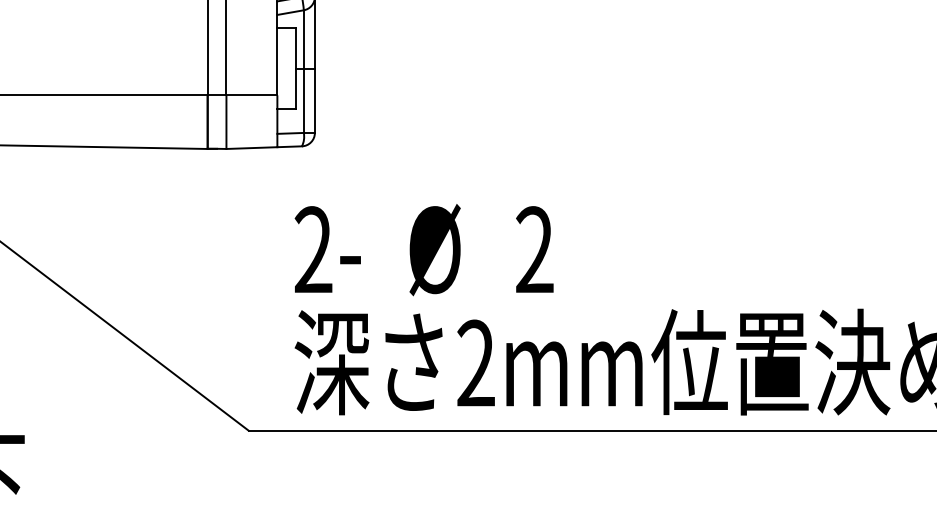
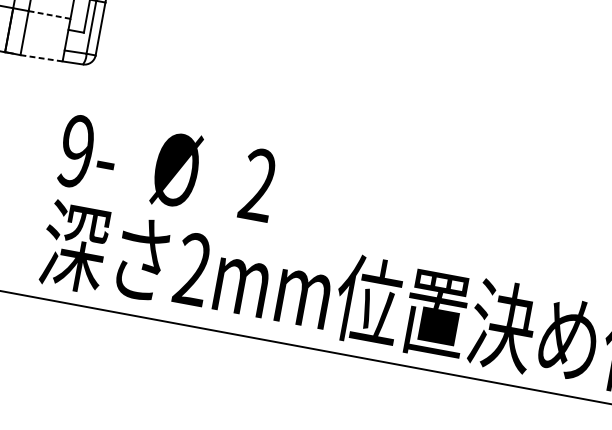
line: (252, 95) -> (50, 15), solid -> dashed
line: (252, 148) -> (41, 58), solid -> dashed
text: (313, 250) -> (76, 151), 2- -> 9-

